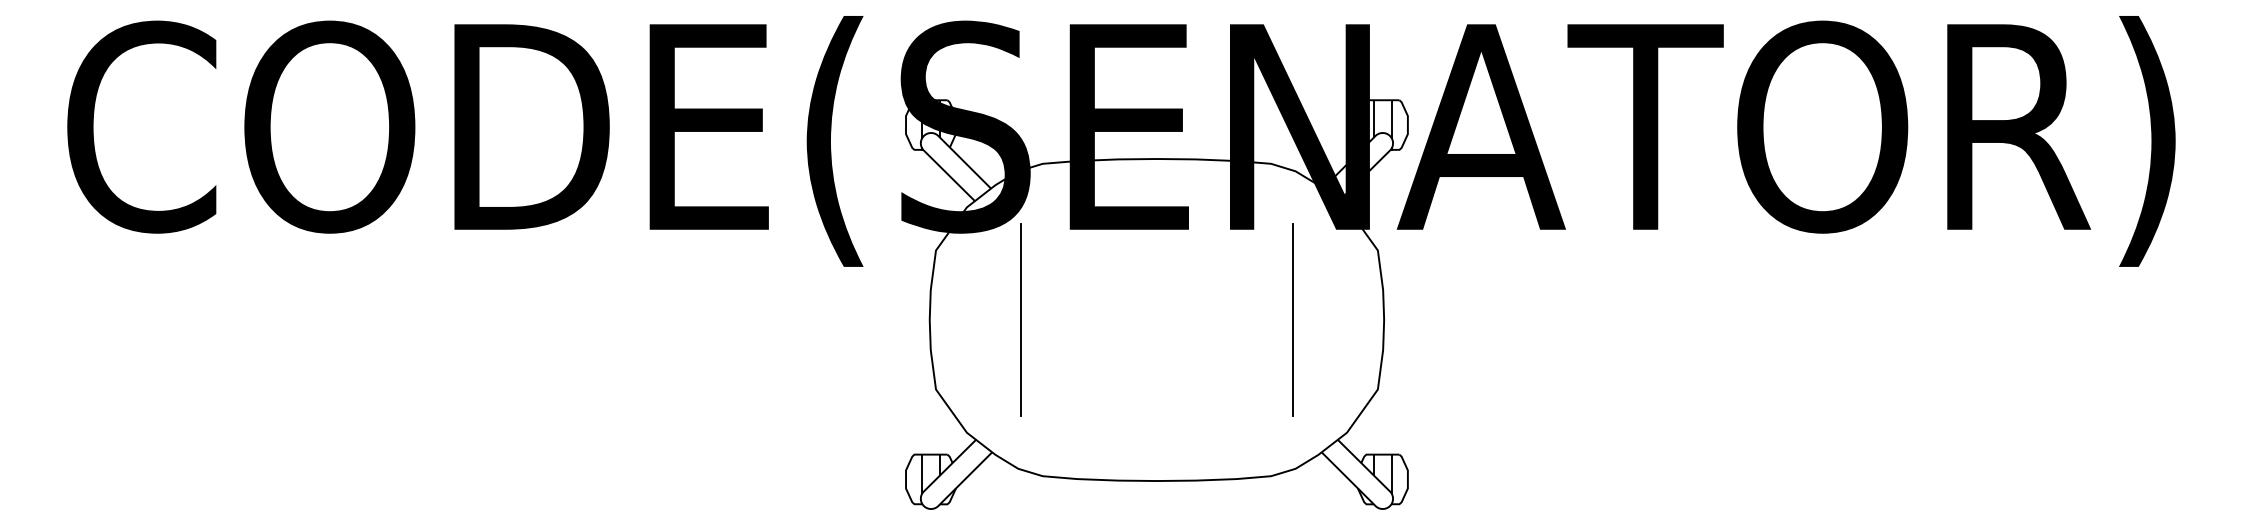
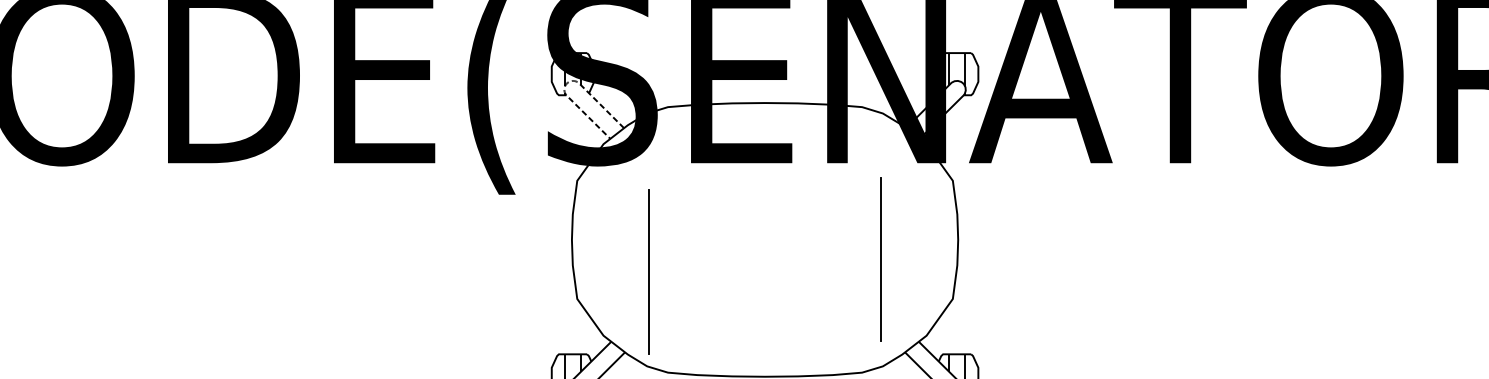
line: (924, 135) -> (567, 83), solid -> dashed
line: (1020, 319) -> (649, 271), moved
line: (1292, 319) -> (880, 259), moved

